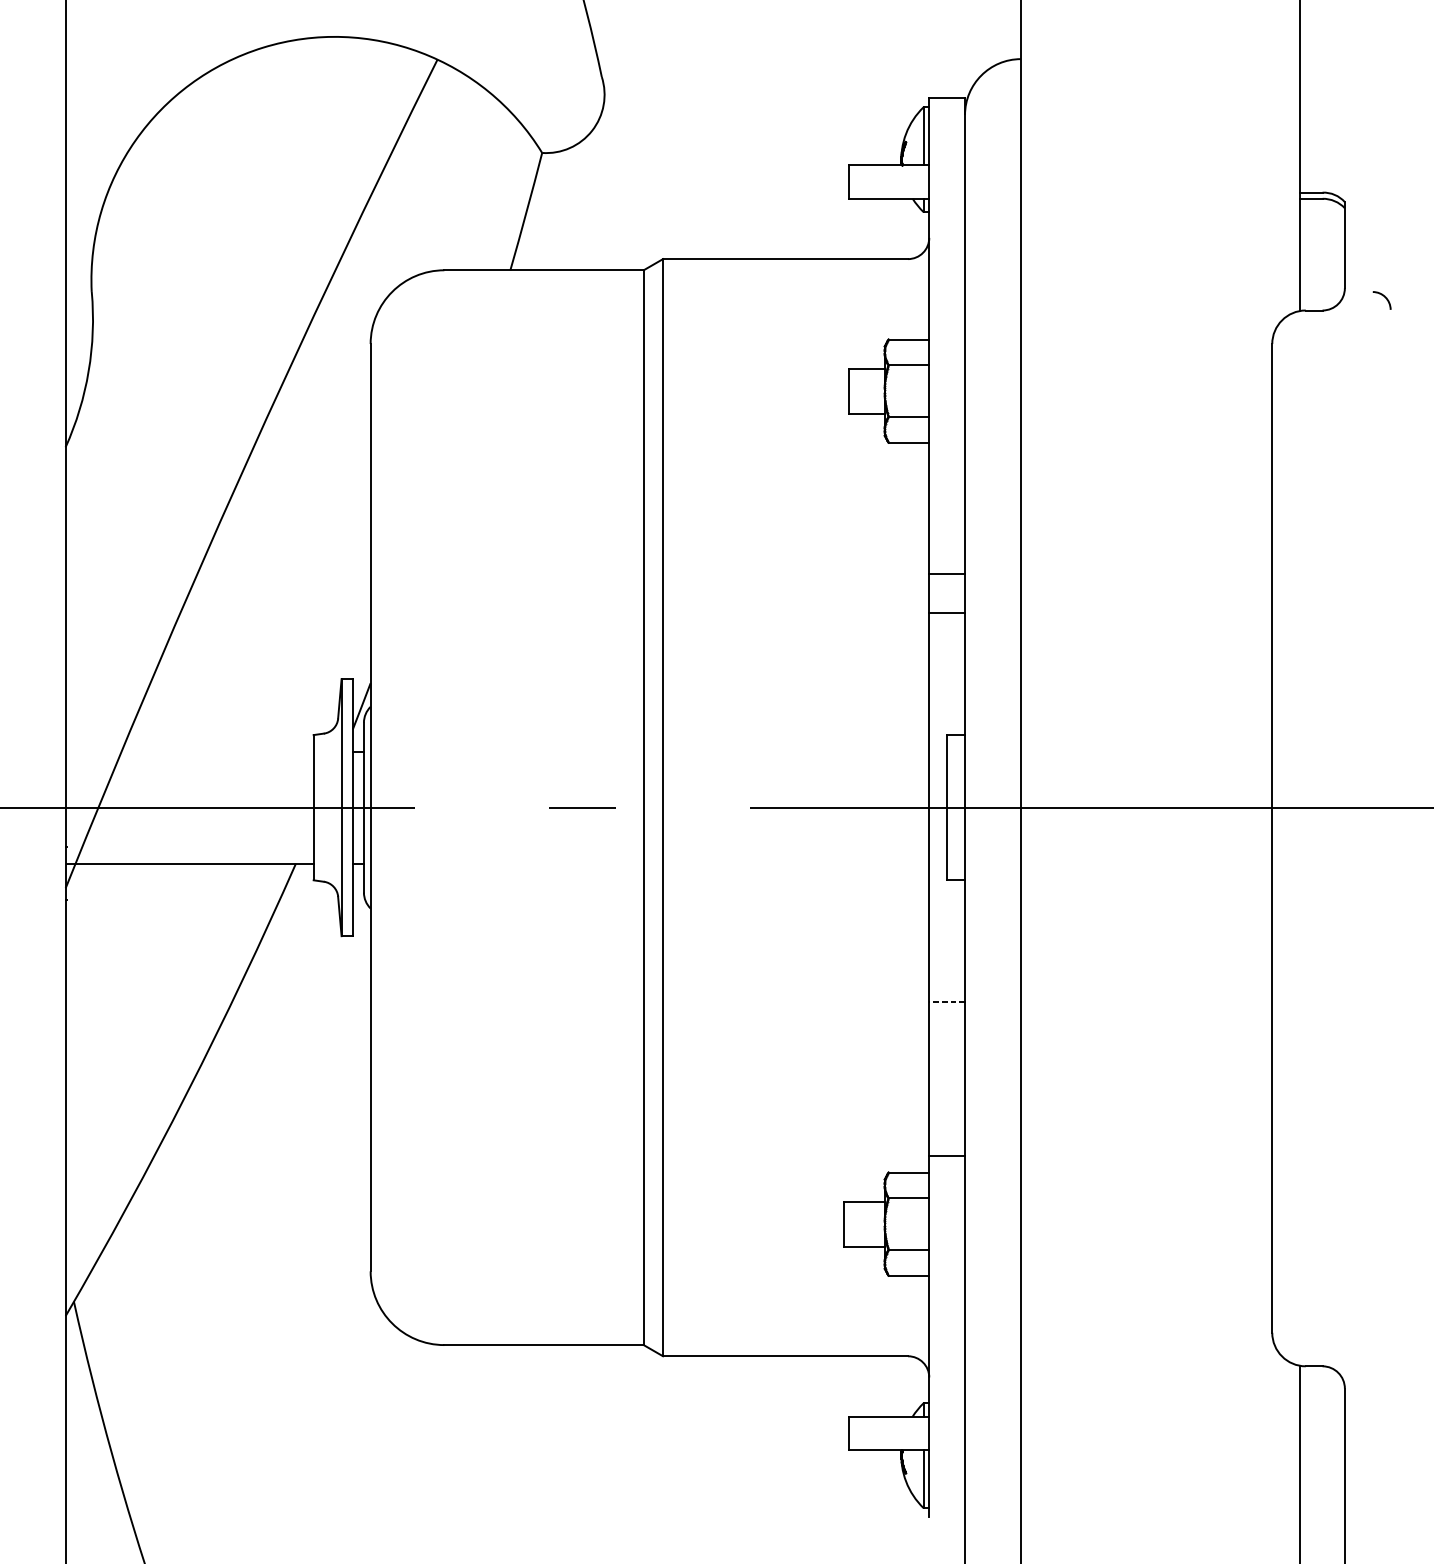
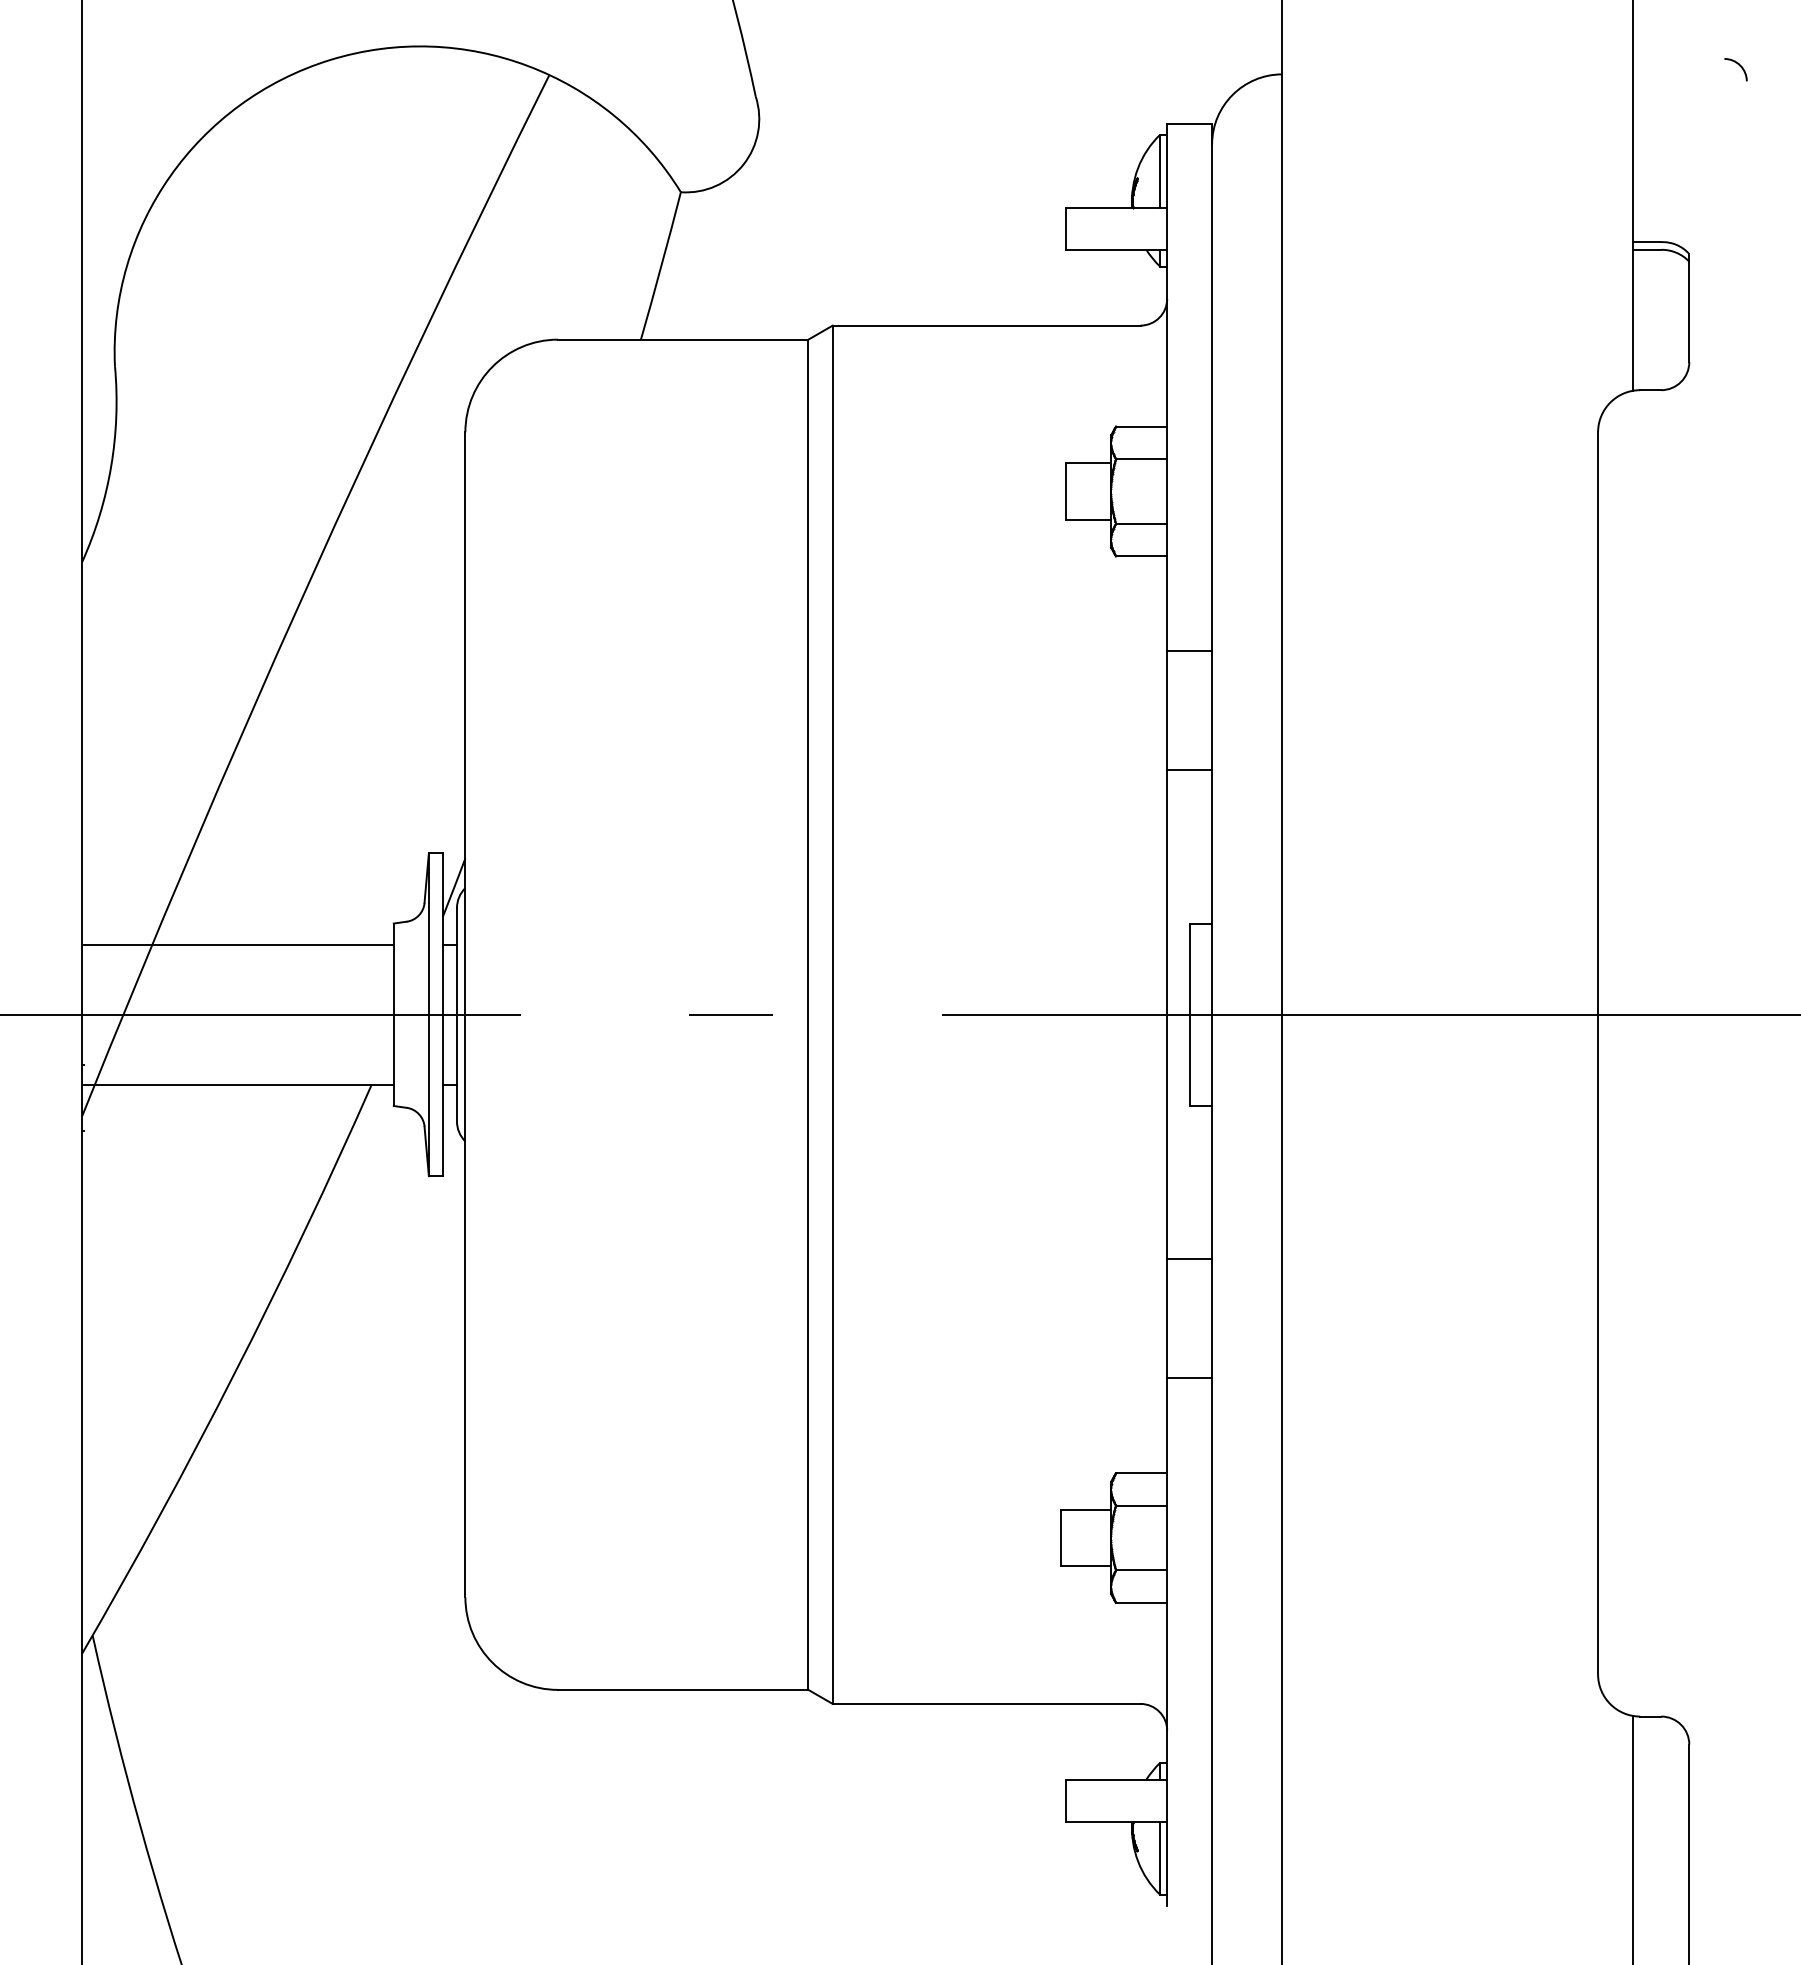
arc: (1384, 297) -> (1738, 65), moved
line: (947, 574) -> (1189, 651), moved
line: (190, 751) -> (238, 944), added
line: (947, 1002) -> (1189, 1259), dashed -> solid
line: (947, 1156) -> (1189, 1378), moved

